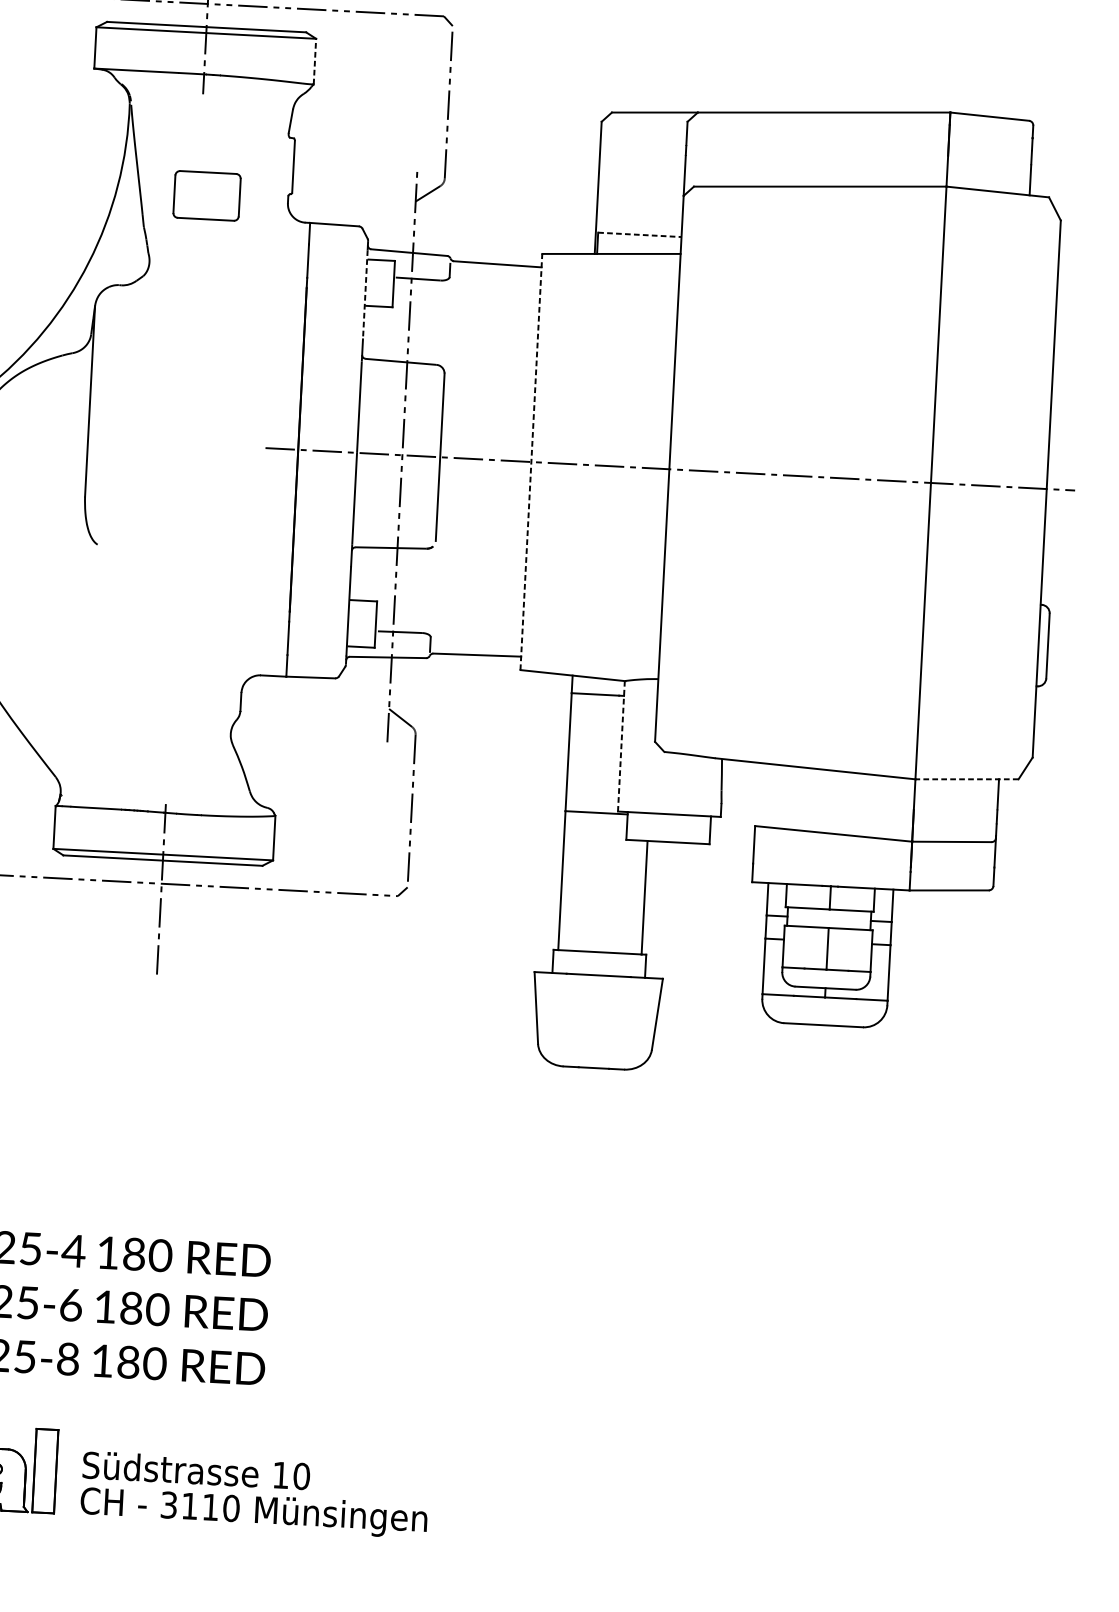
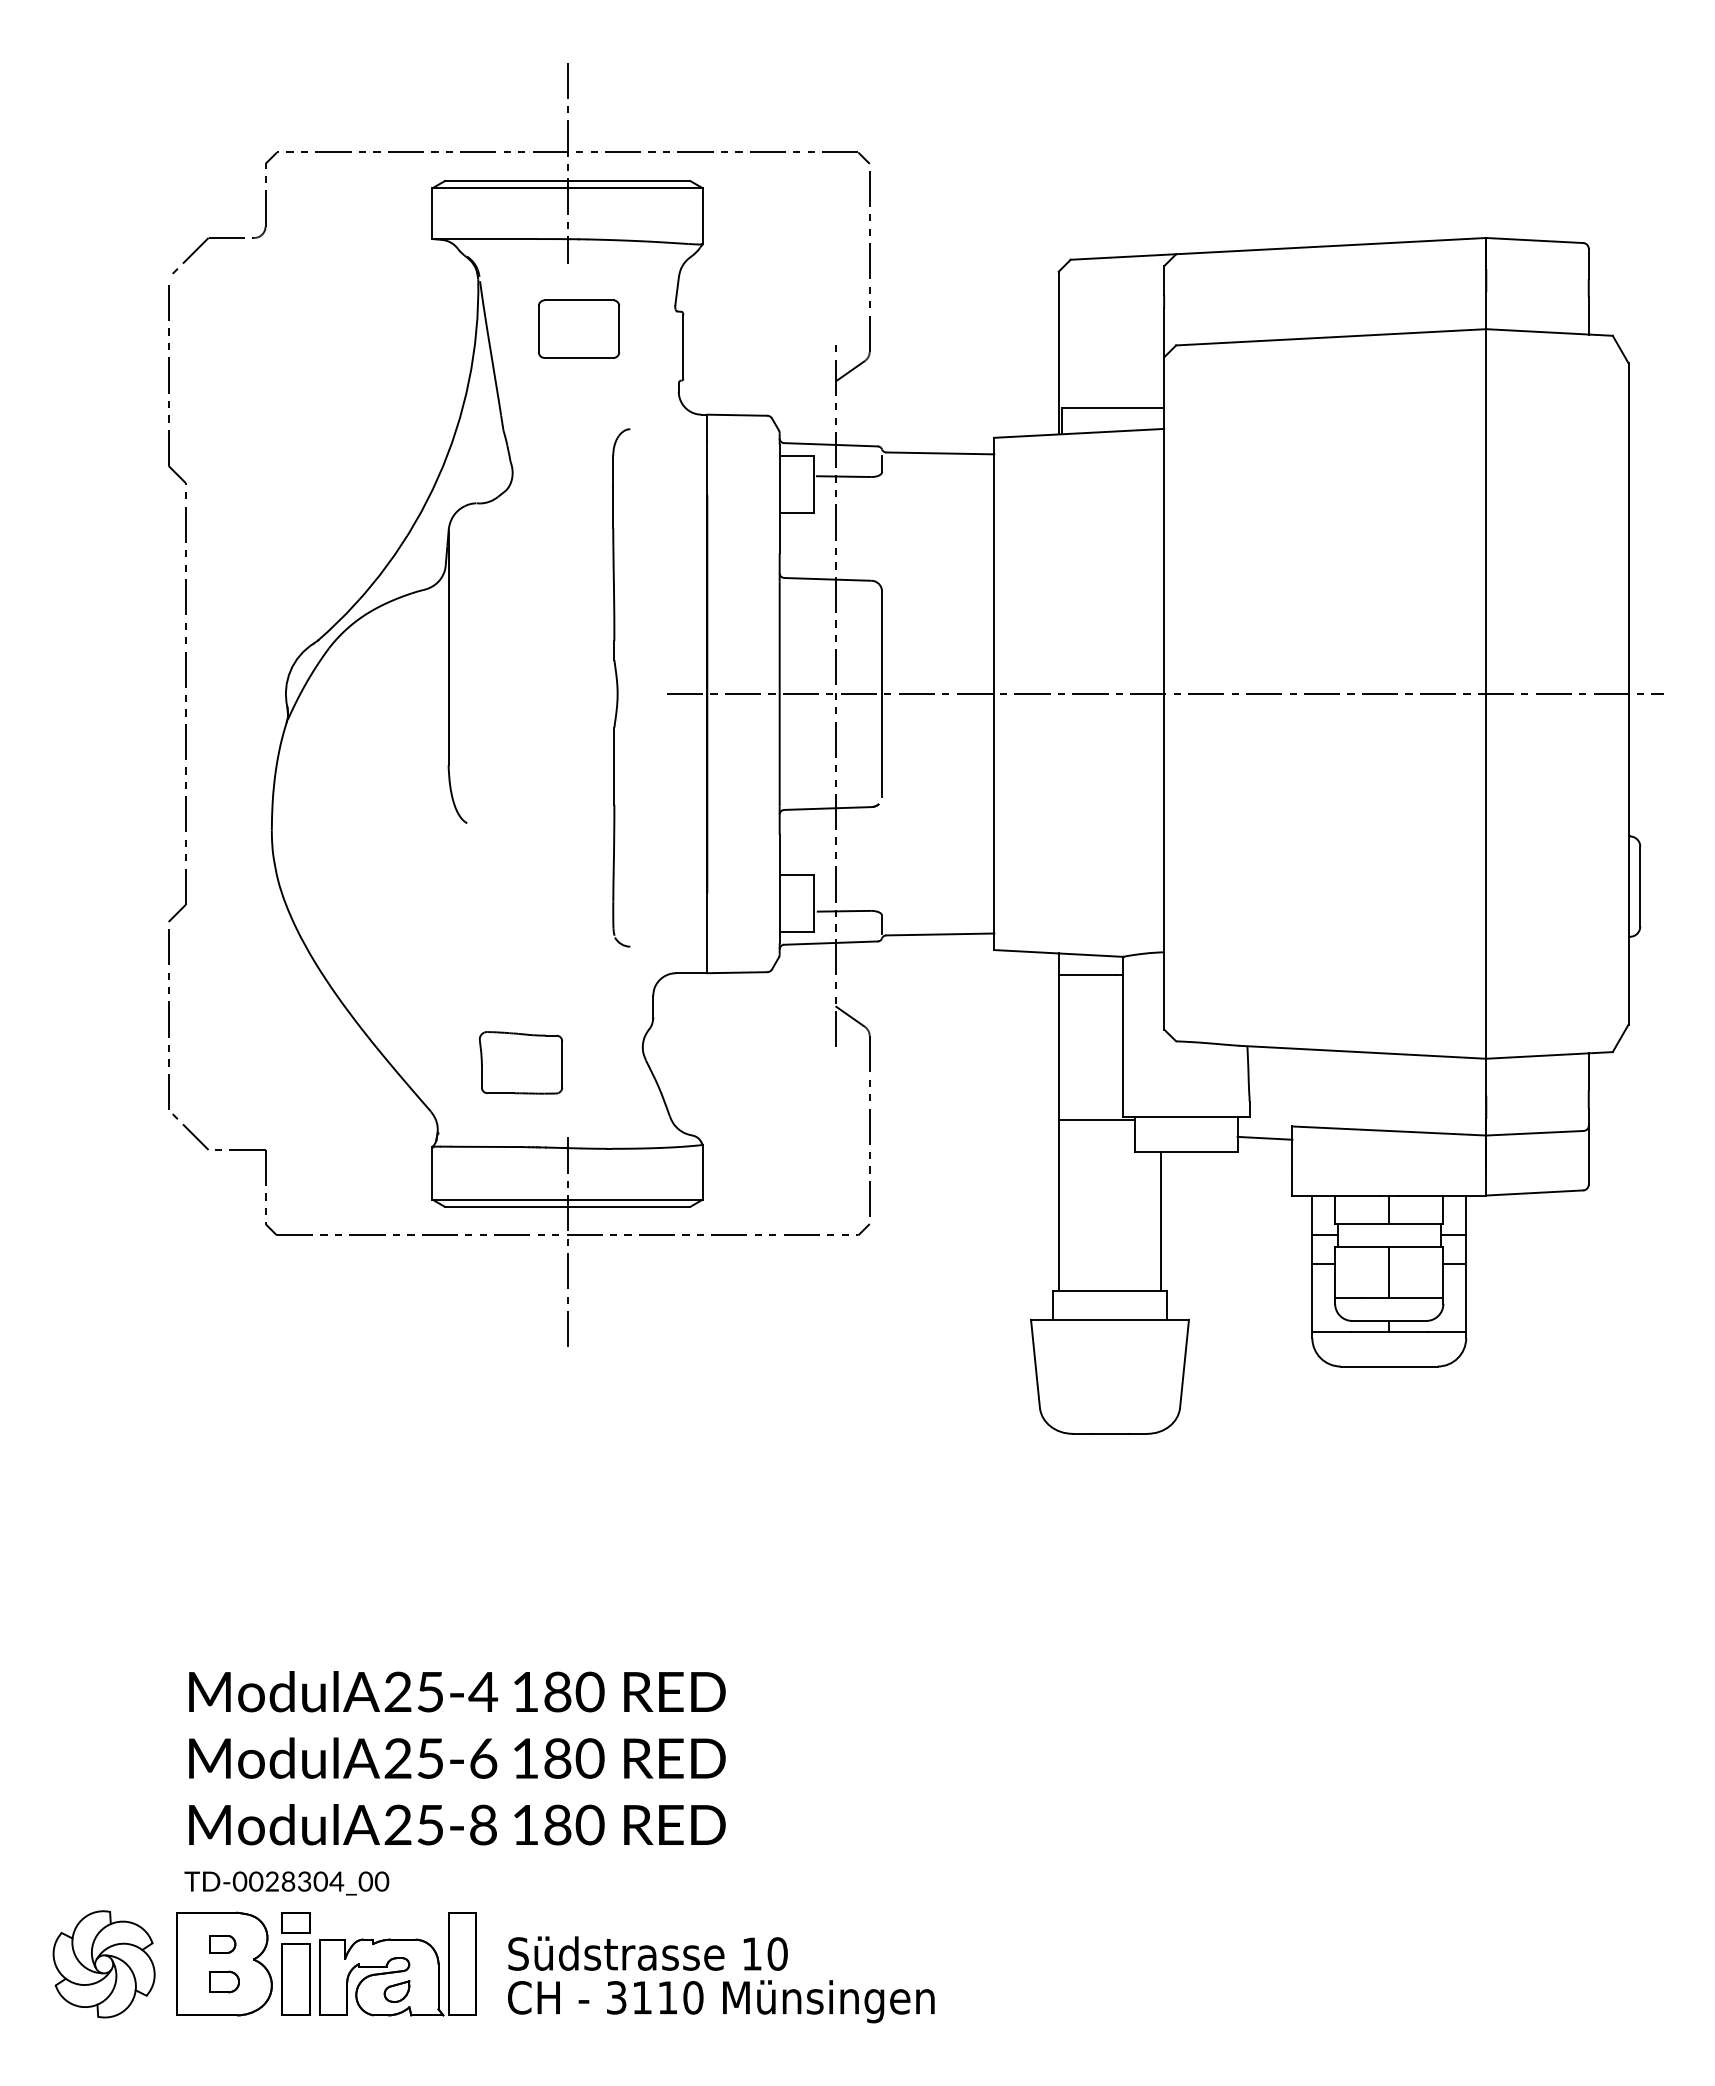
line: (314, 60) -> (702, 215), dashed -> solid
part: (207, 195) -> (579, 328), moved
line: (640, 235) -> (1113, 408), dashed -> solid
line: (365, 294) -> (779, 499), dashed -> solid
part: (228, 440) -> (621, 687), added
line: (531, 461) -> (994, 693), dashed -> solid
part: (130, 741) -> (520, 1062), added
line: (621, 746) -> (1123, 1037), dashed -> solid
line: (966, 779) -> (1548, 1055), dashed -> solid
line: (732, 833) -> (1264, 1137), added

